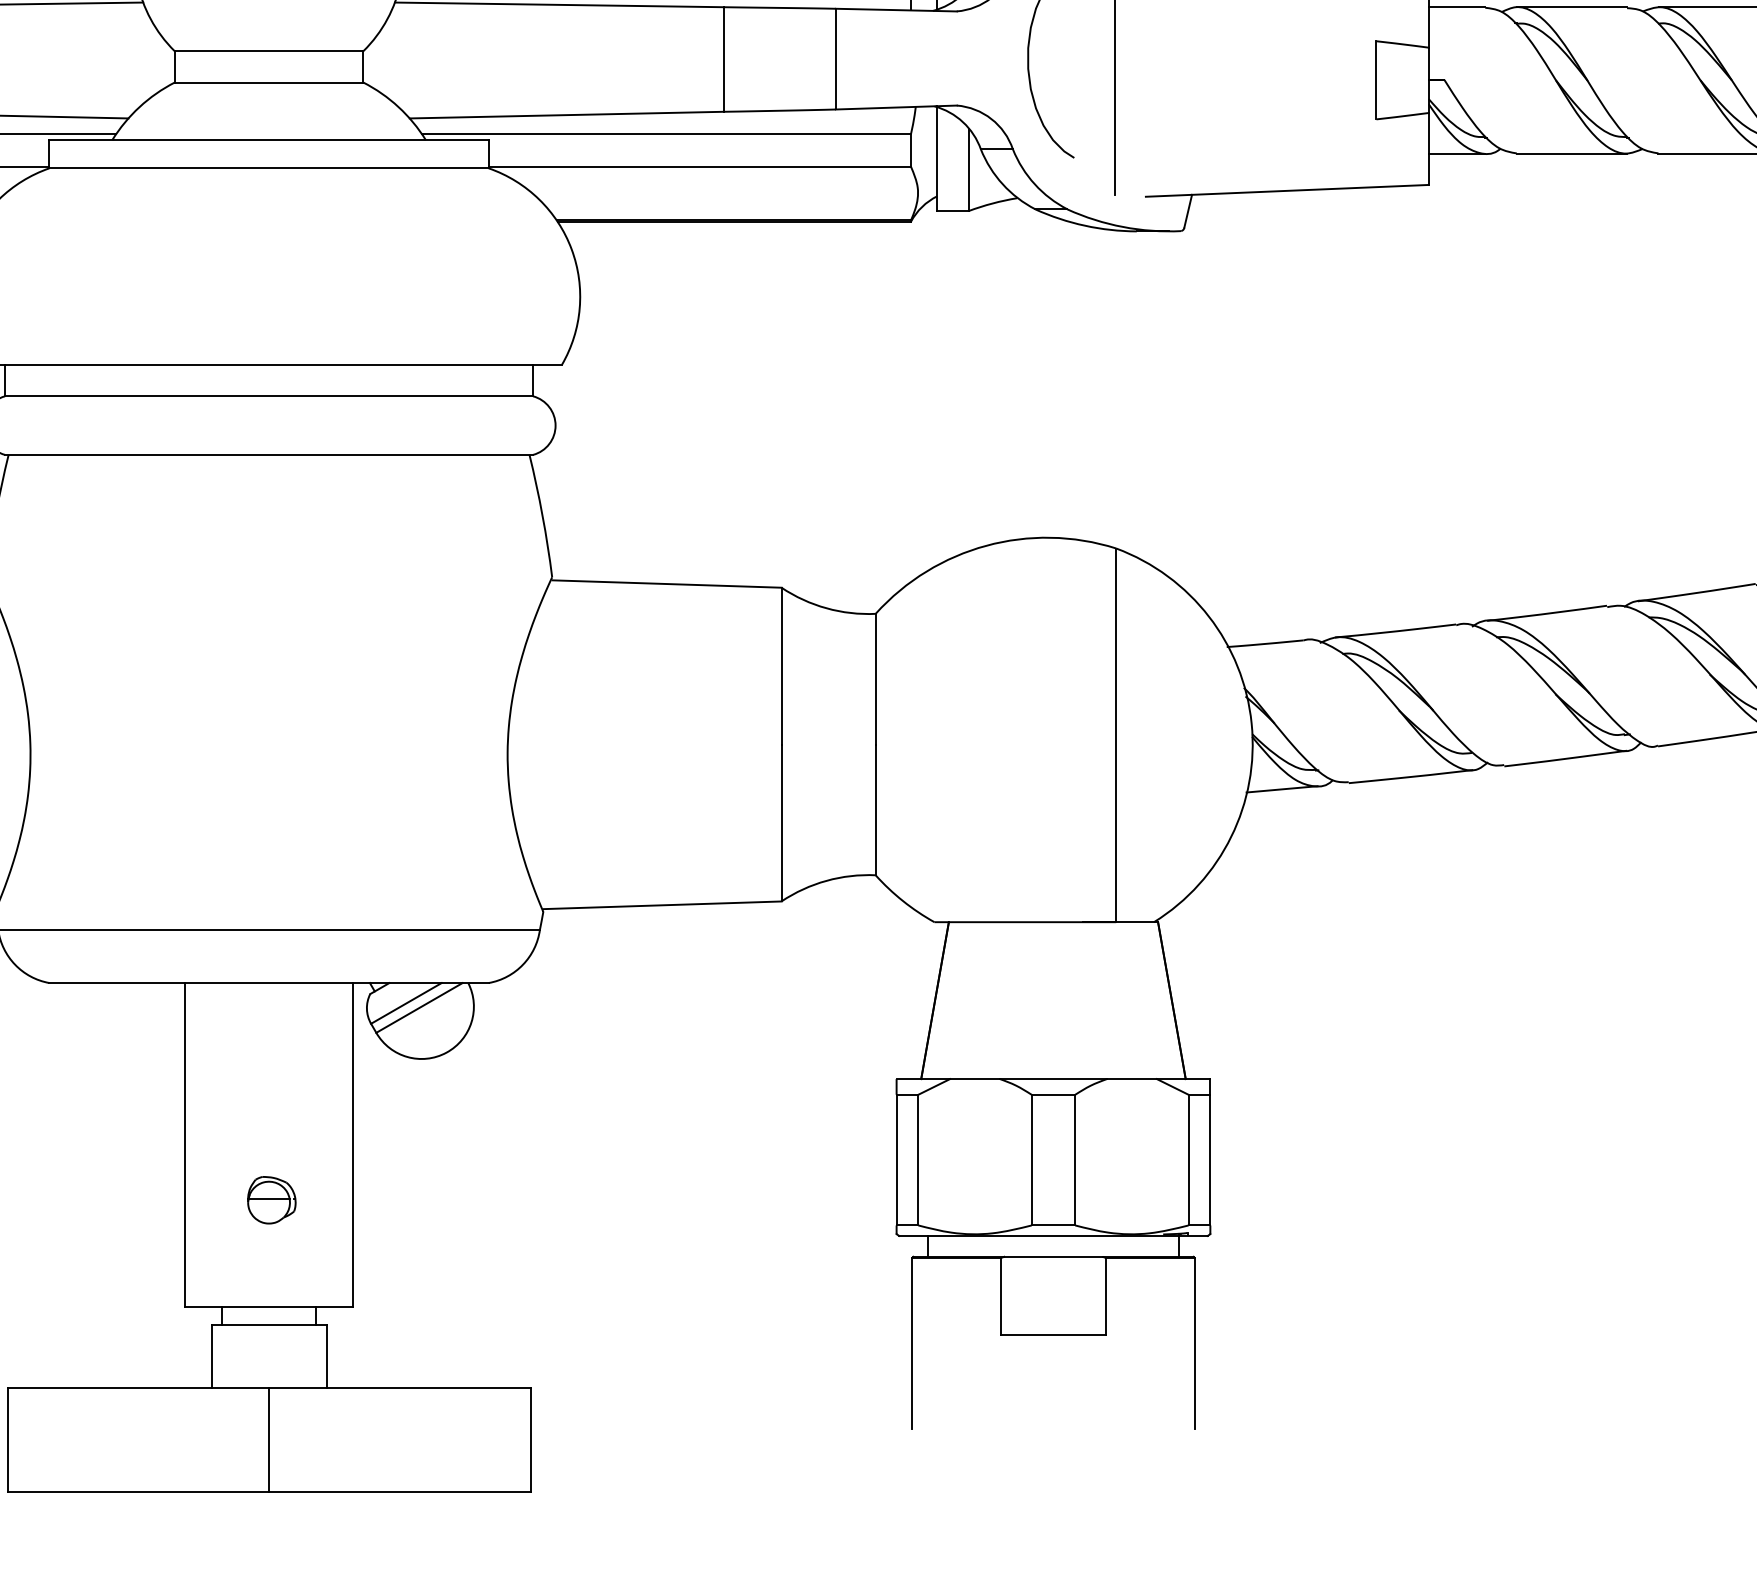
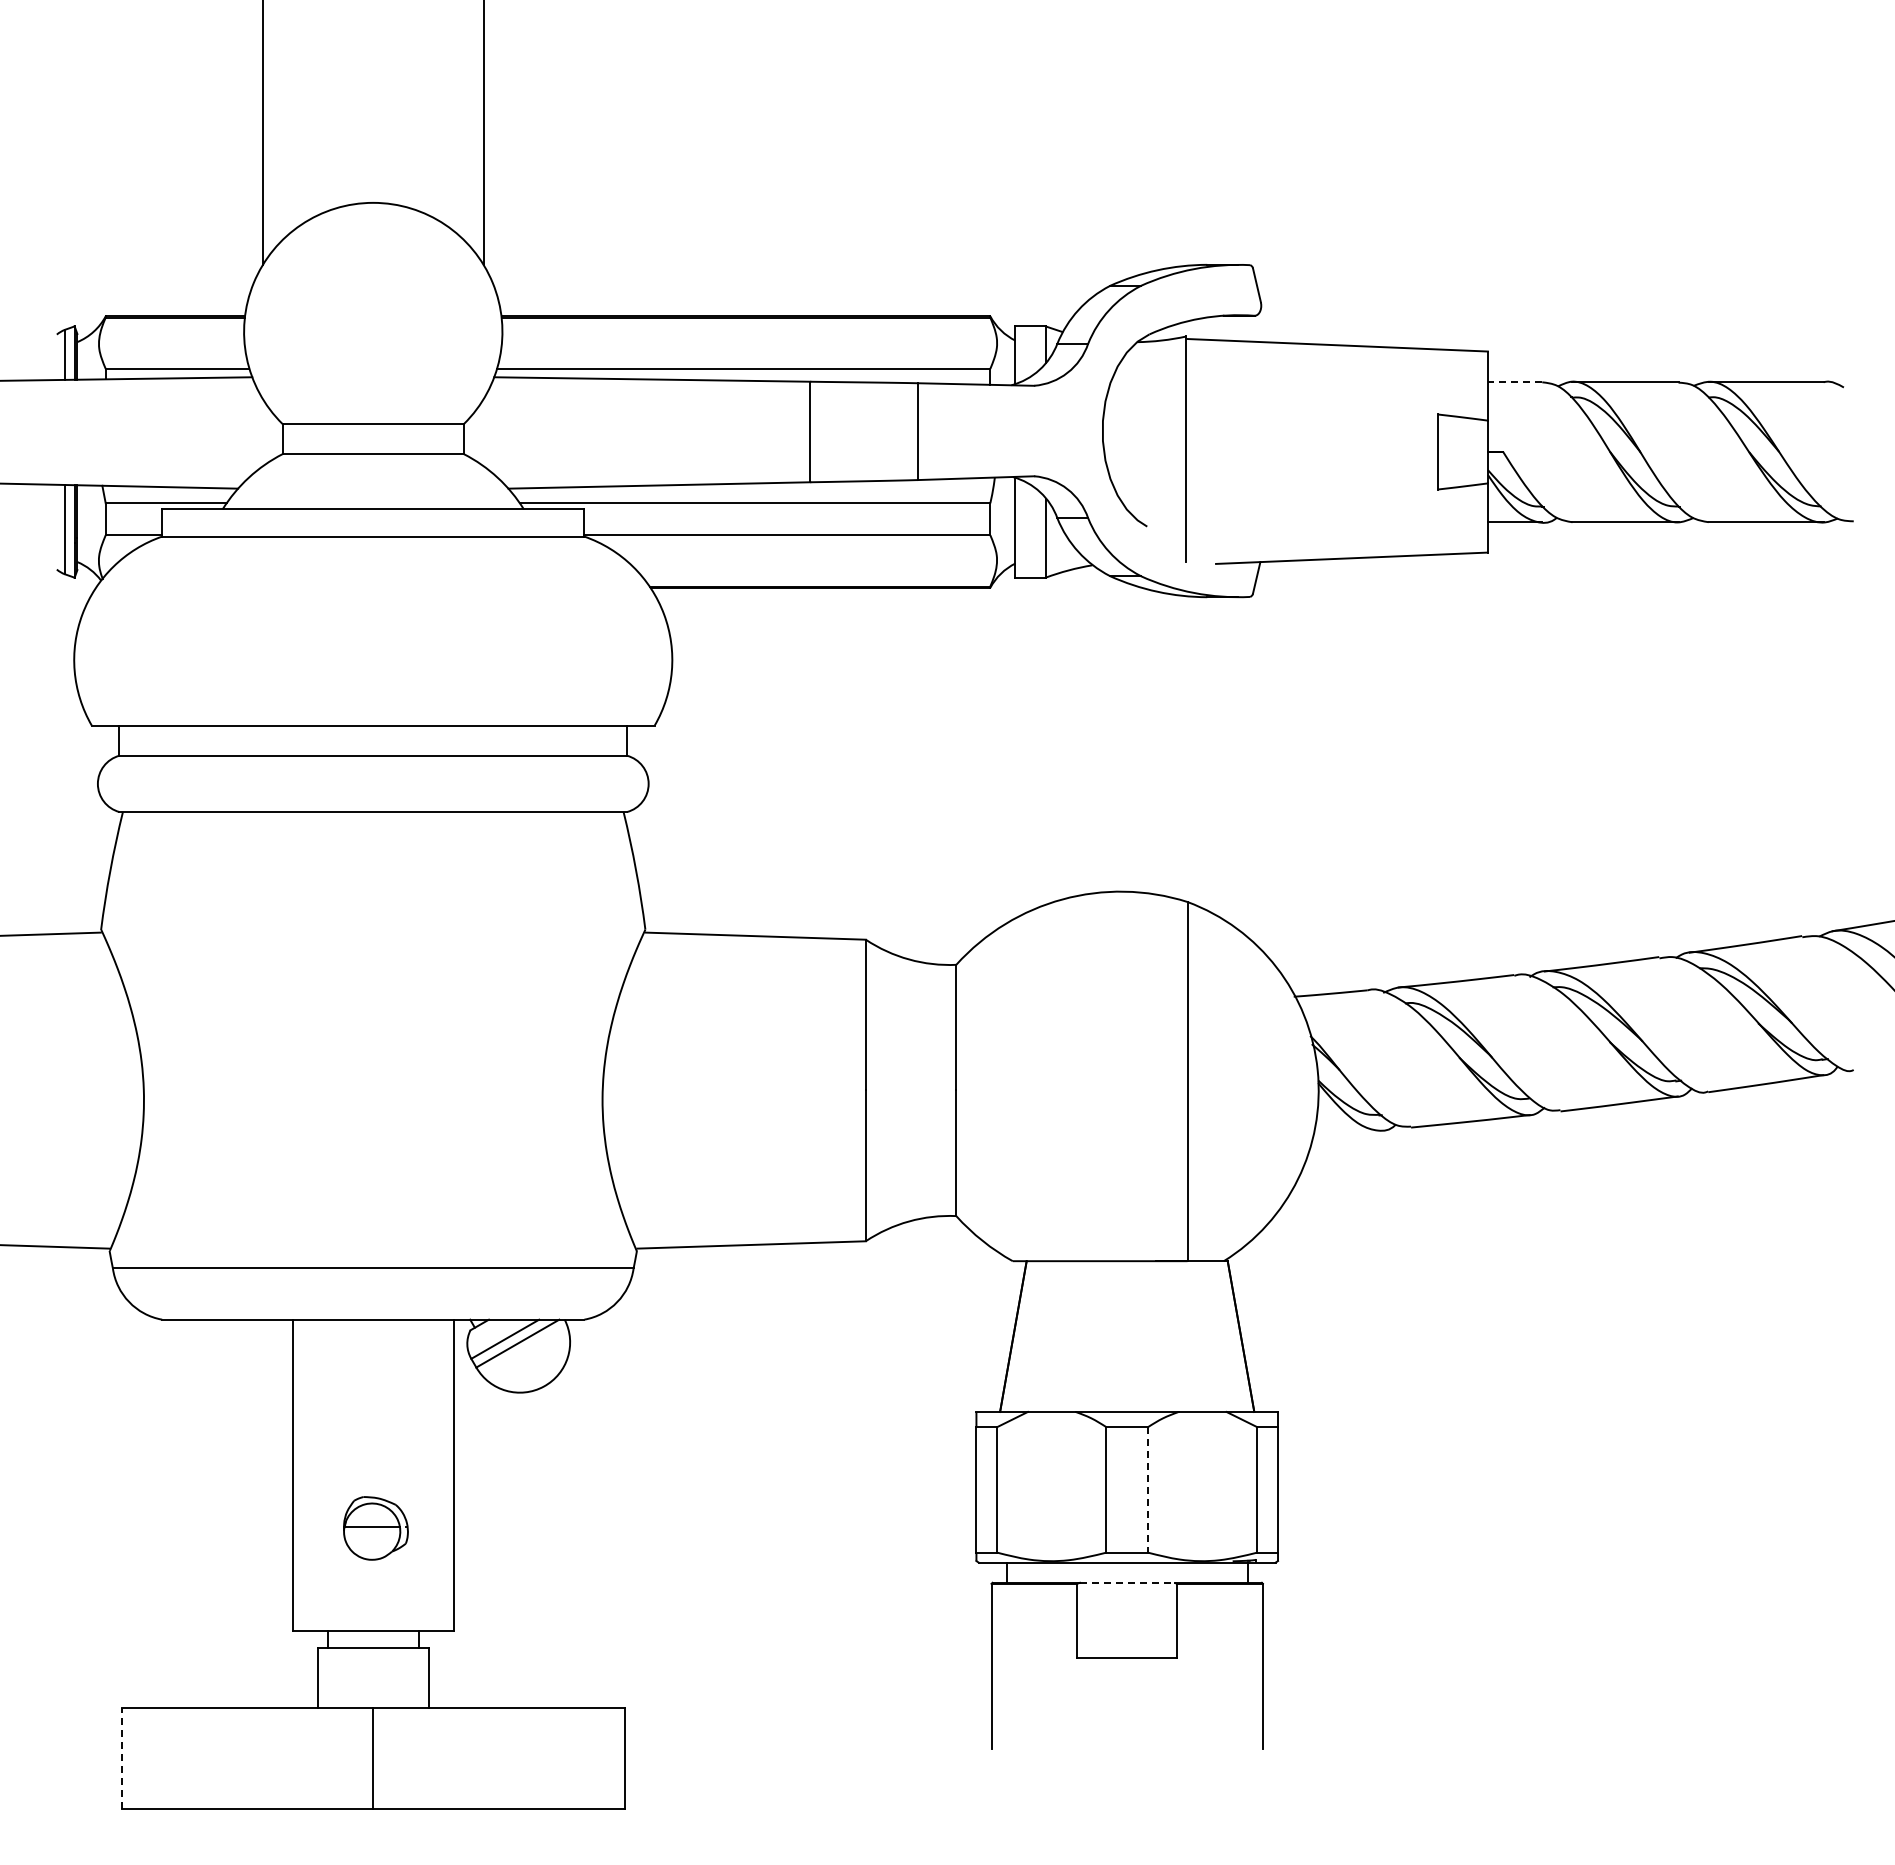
line: (1456, 6) -> (1514, 381), solid -> dashed
line: (1281, 789) -> (1346, 1133), removed
line: (1075, 1159) -> (1148, 1489), solid -> dashed
part: (271, 1200) -> (375, 1528), size x1.4
line: (1053, 1256) -> (1127, 1582), solid -> dashed
line: (7, 1439) -> (121, 1758), solid -> dashed

